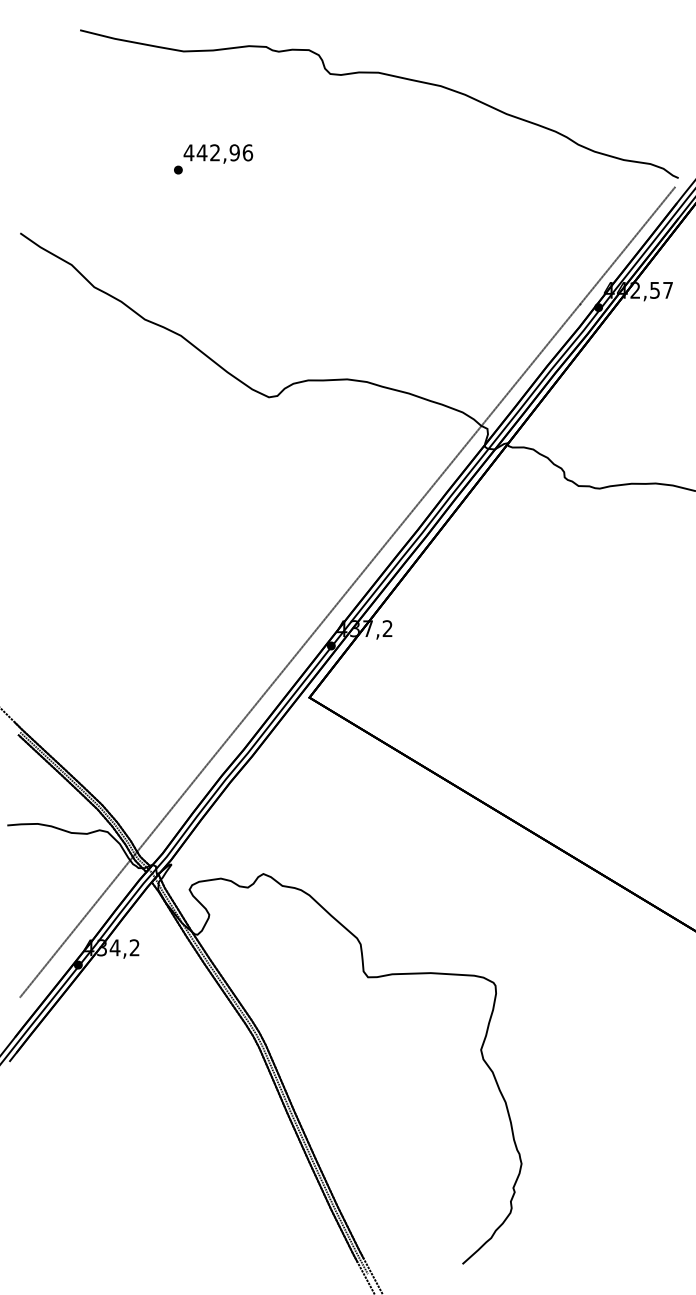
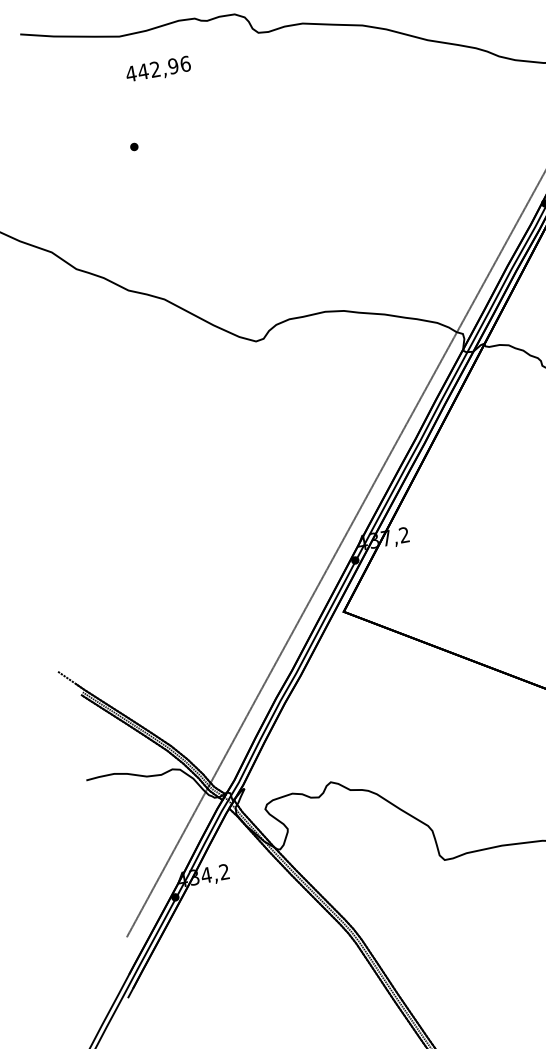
text: (218, 153) -> (158, 69), moved

